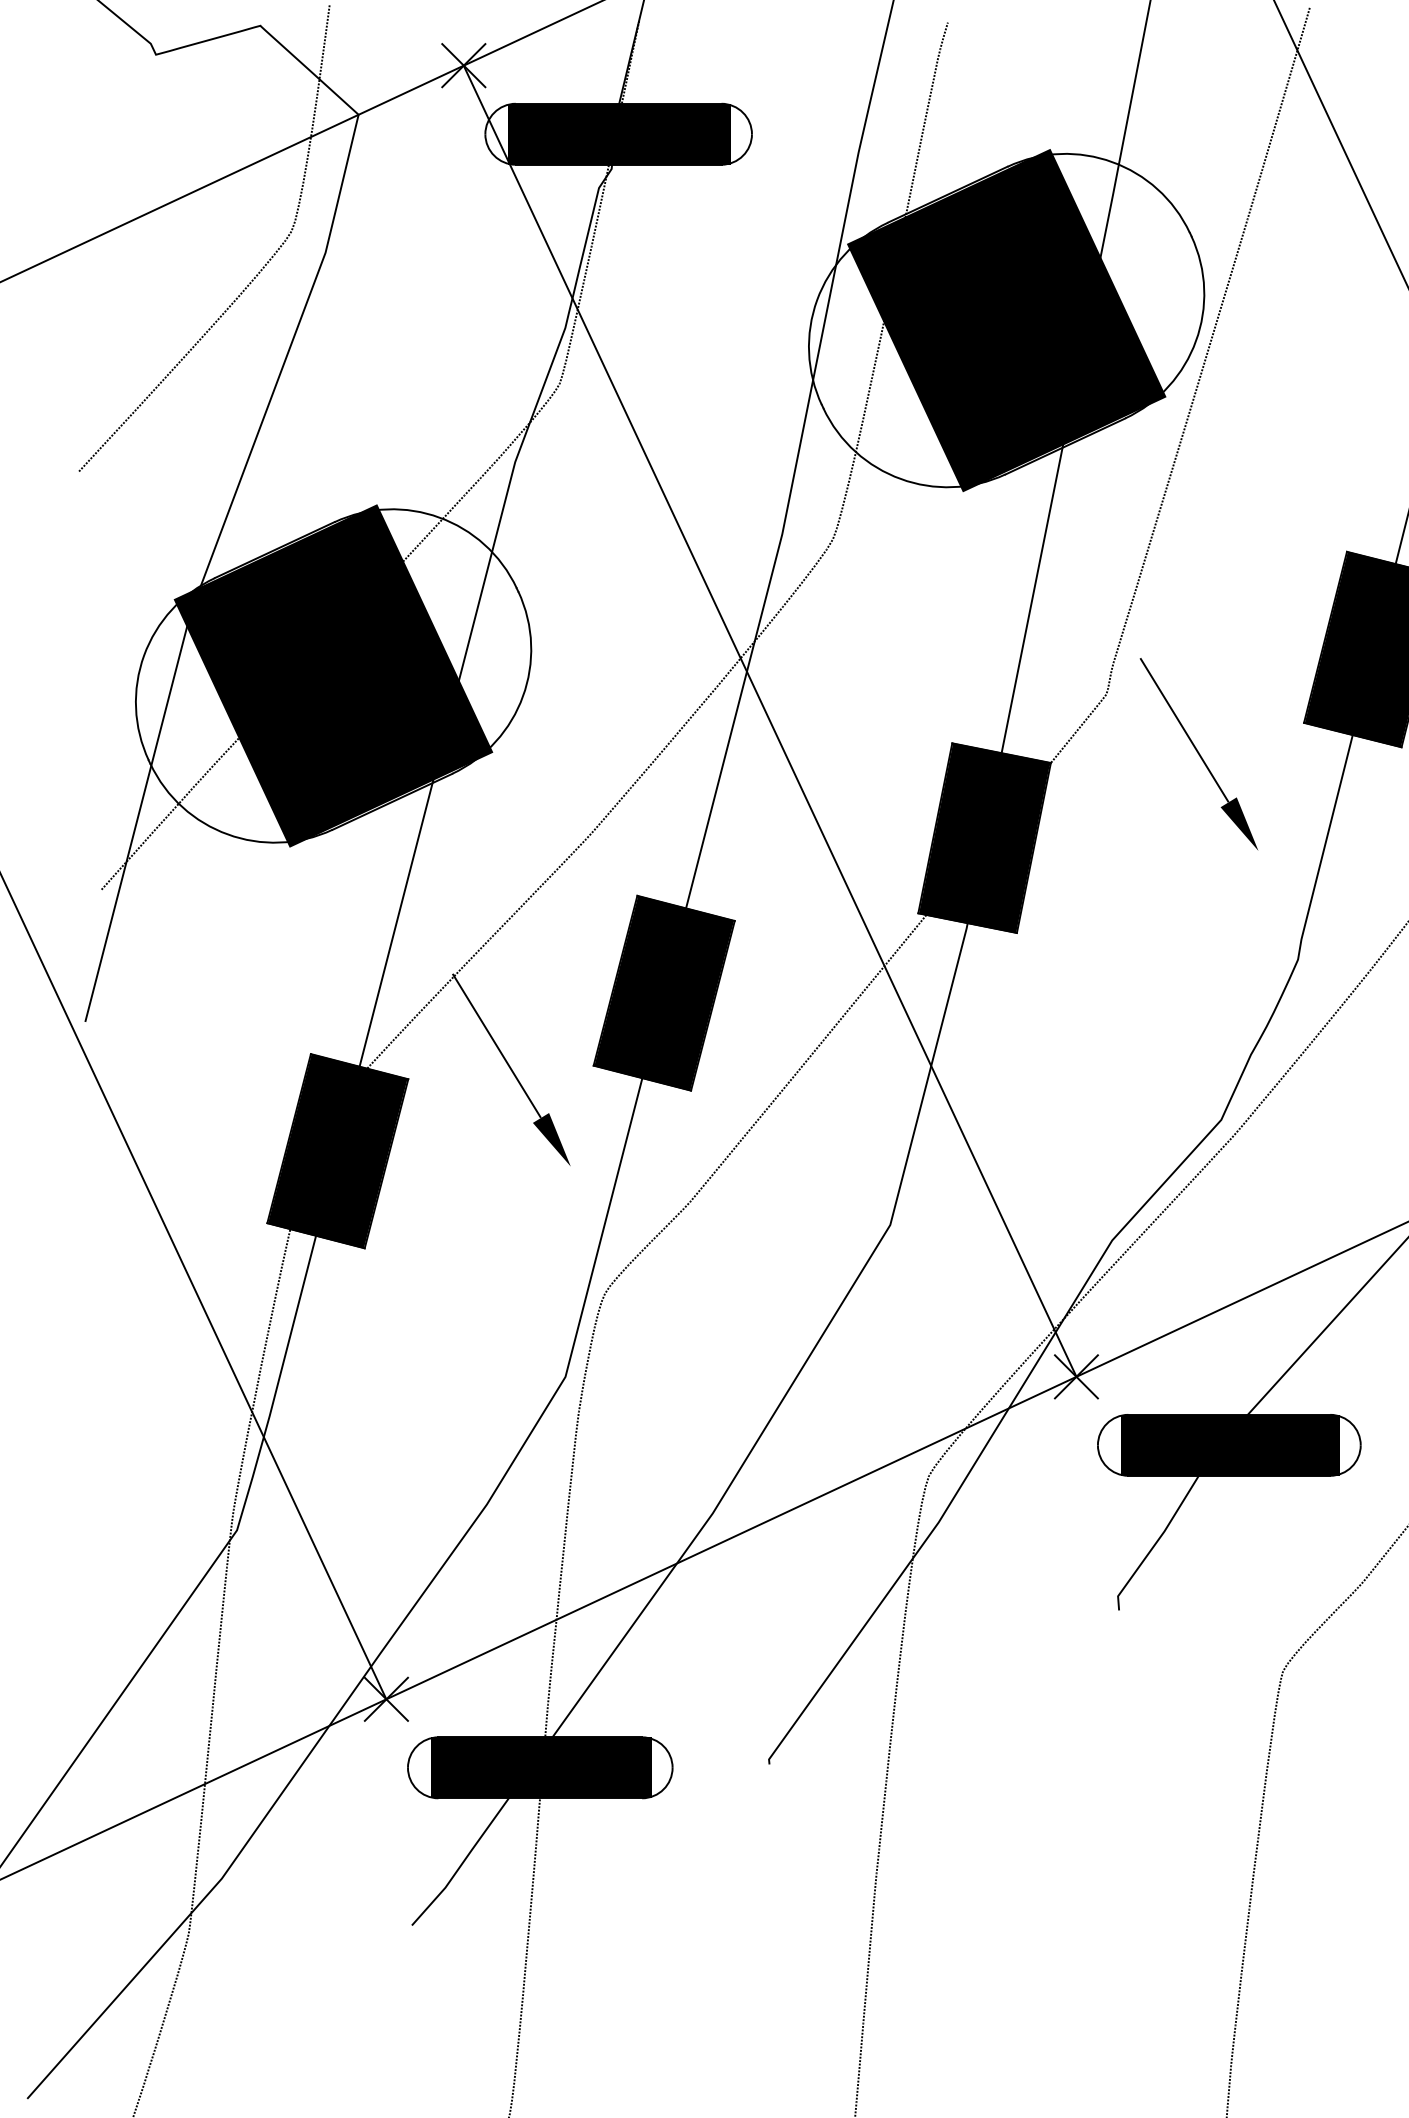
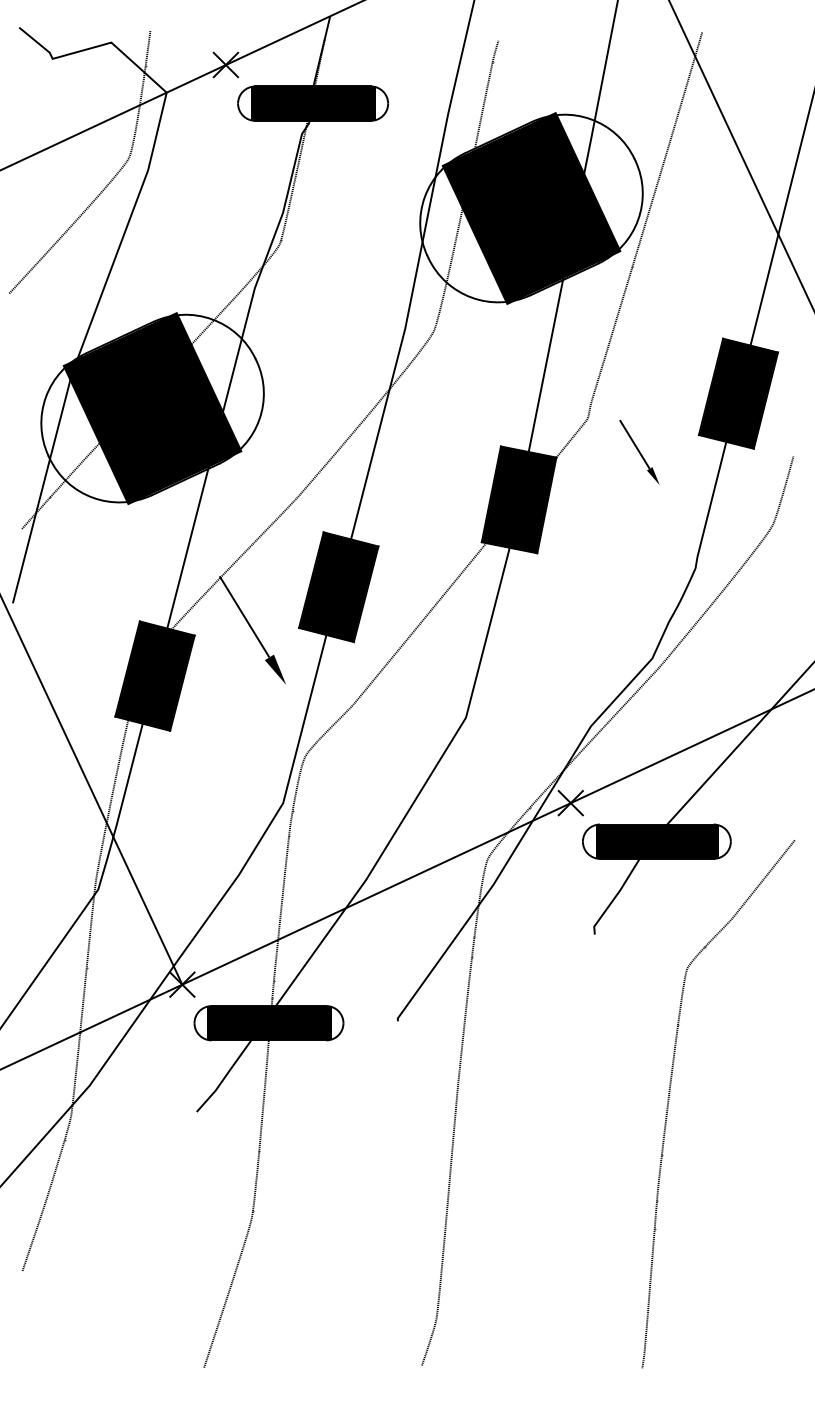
line: (768, 721) -> (397, 434), removed
part: (1198, 753) -> (639, 452), size x0.6

